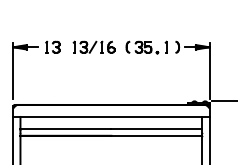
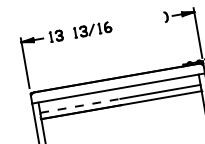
part: (146, 47) -> (138, 22), removed
line: (66, 128) -> (80, 105), solid -> dashed

